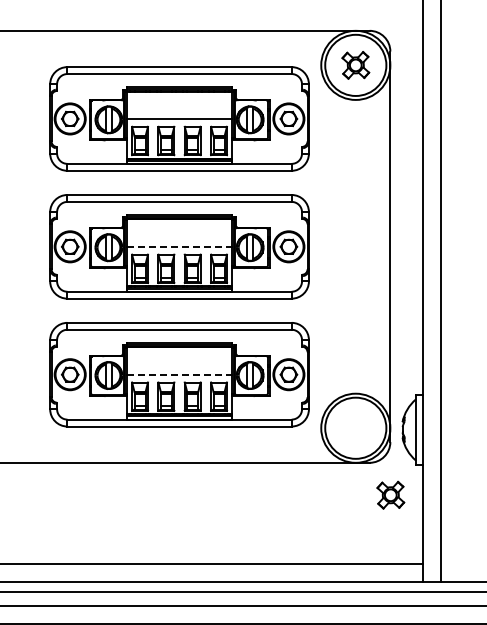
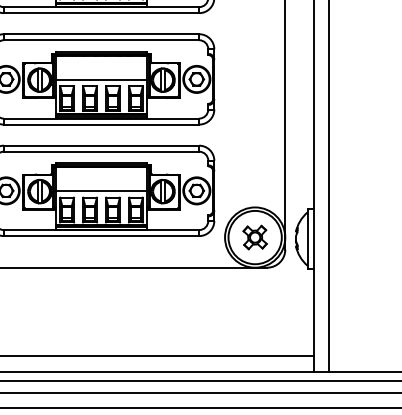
line: (179, 247) -> (101, 80), dashed -> solid
line: (179, 374) -> (101, 190), dashed -> solid
part: (390, 494) -> (254, 236), moved

